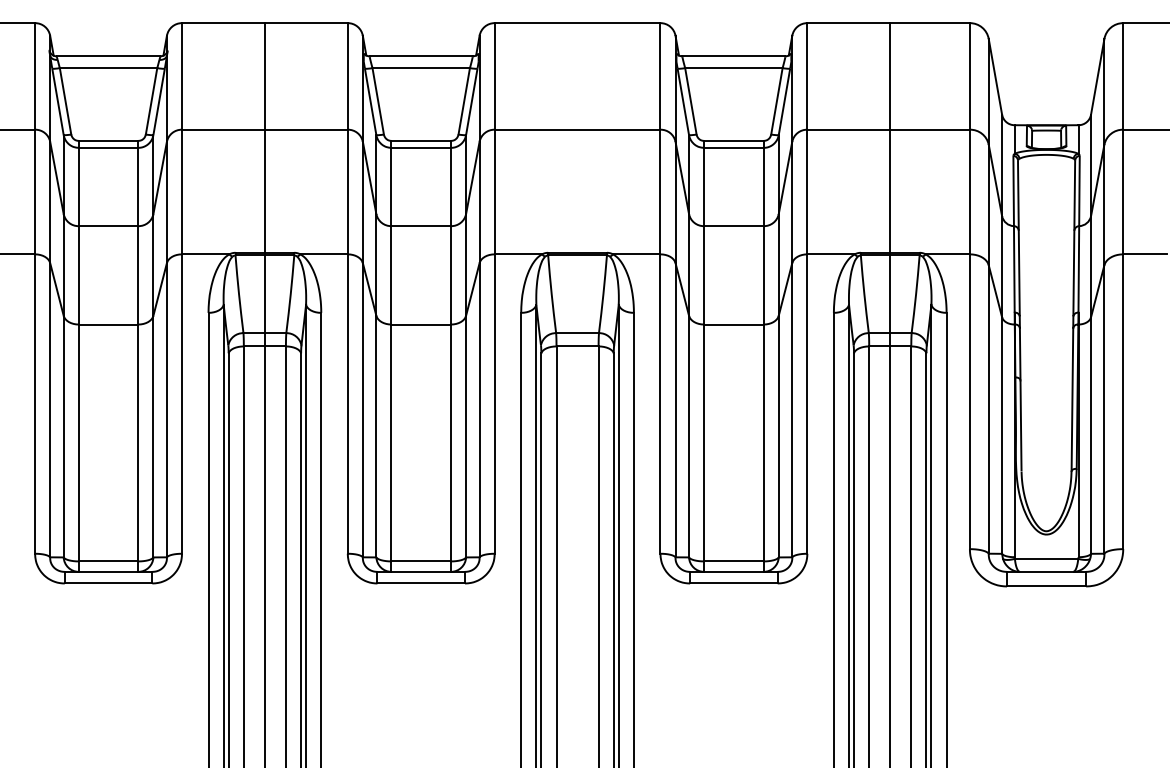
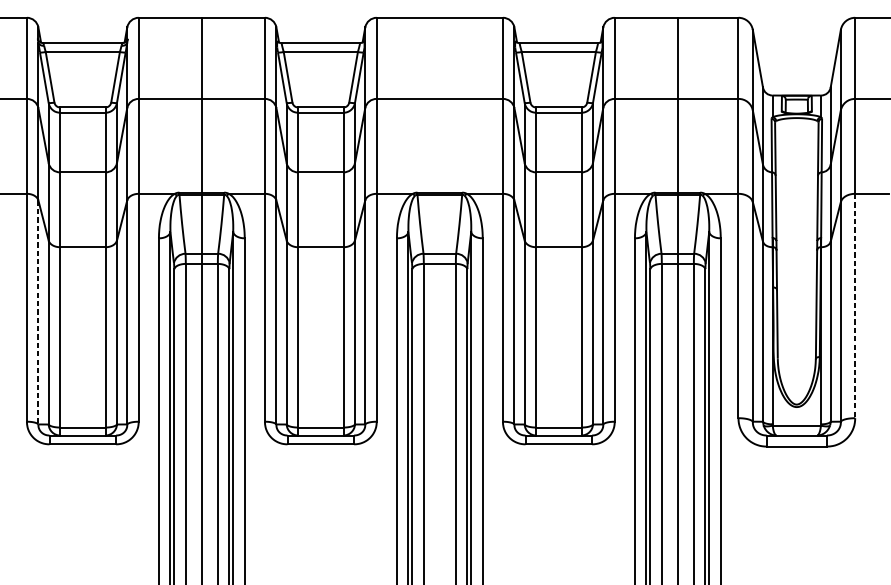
line: (1123, 402) -> (855, 306), solid -> dashed
line: (50, 410) -> (38, 312), solid -> dashed

